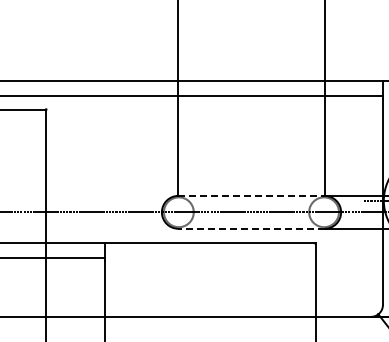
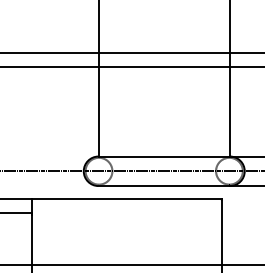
line: (252, 195) -> (165, 156), dashed -> solid
line: (251, 228) -> (164, 185), dashed -> solid

